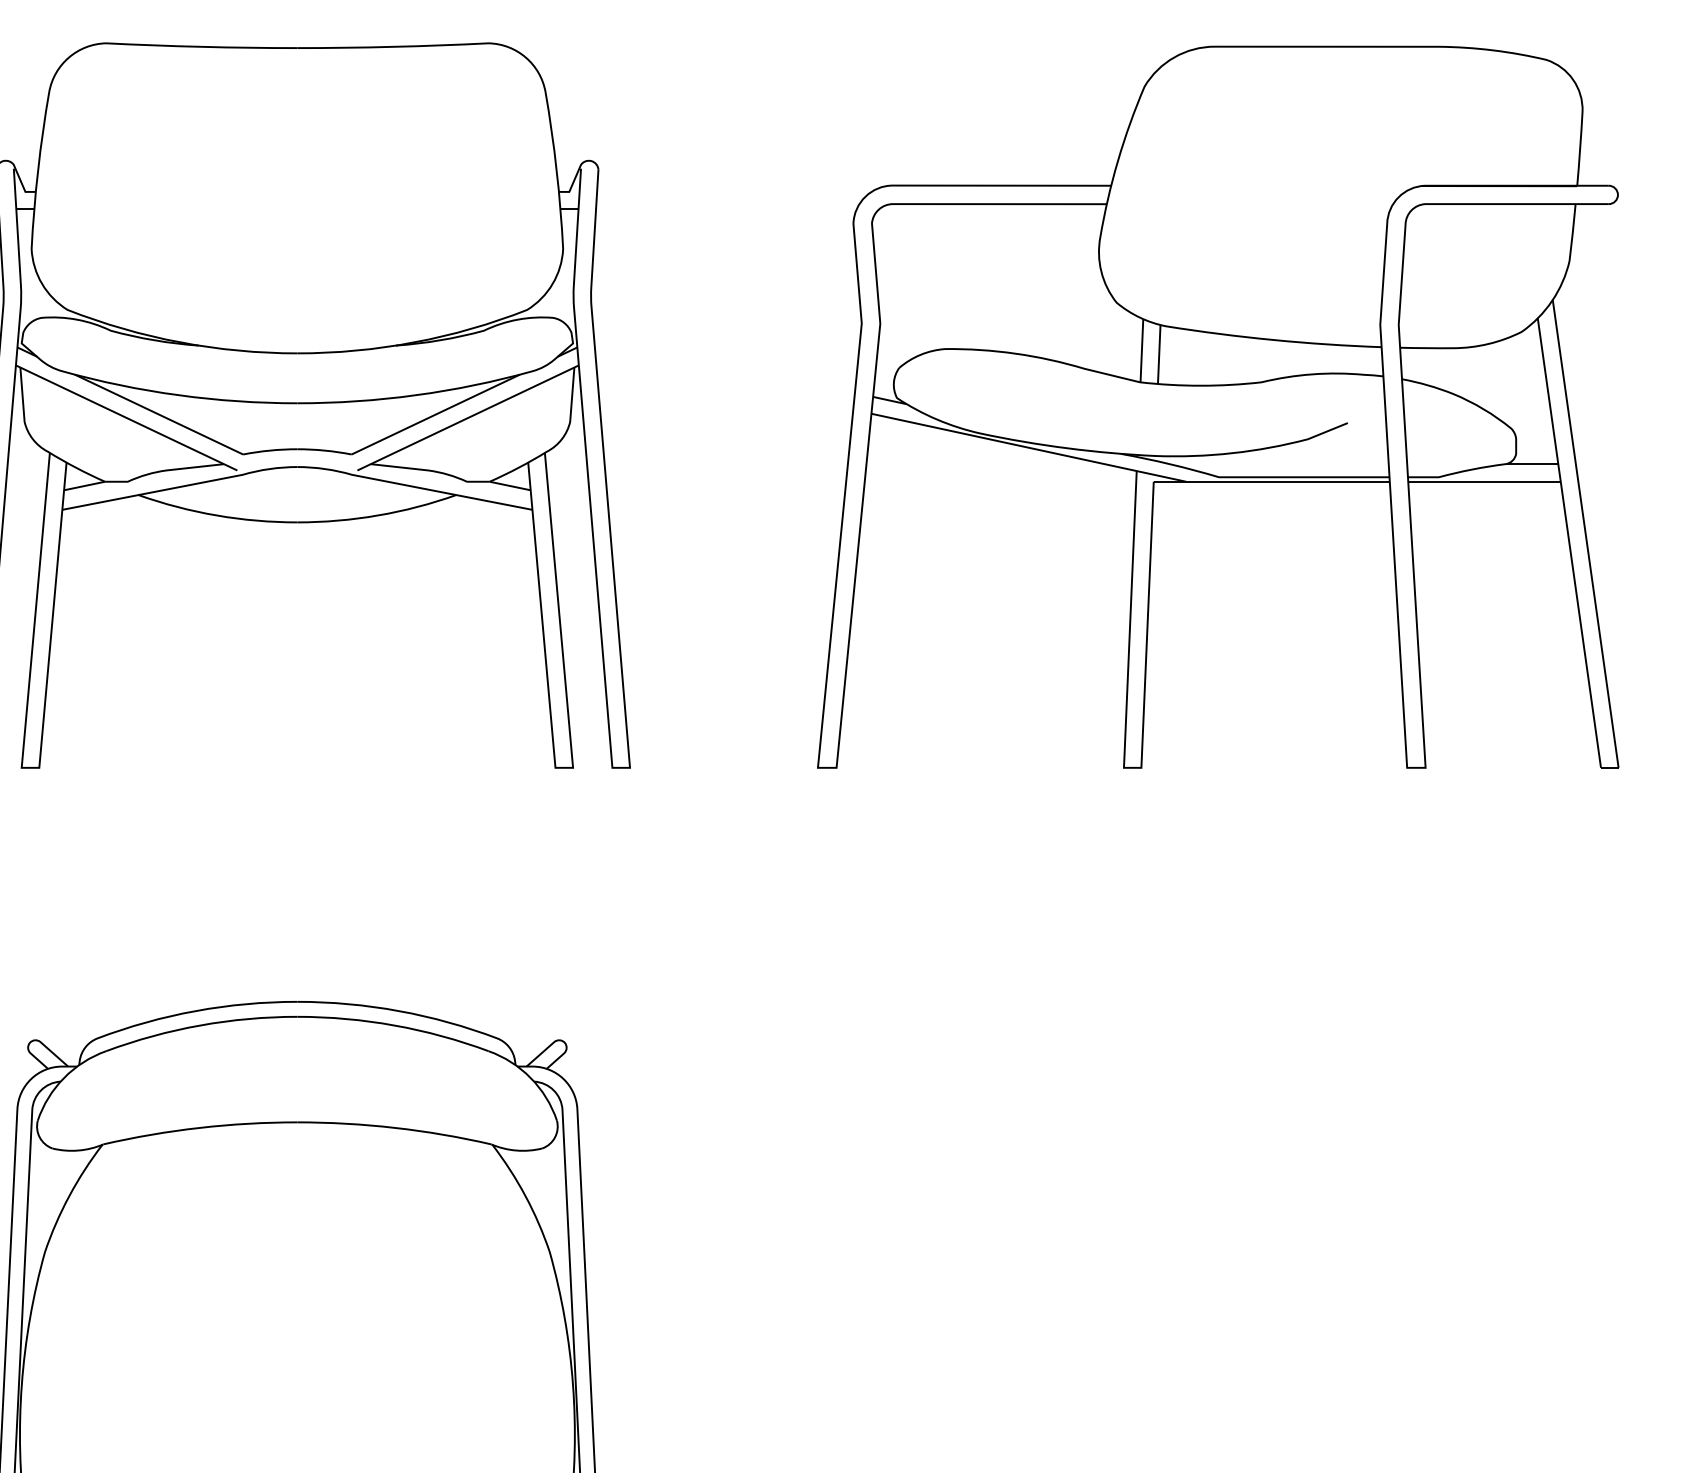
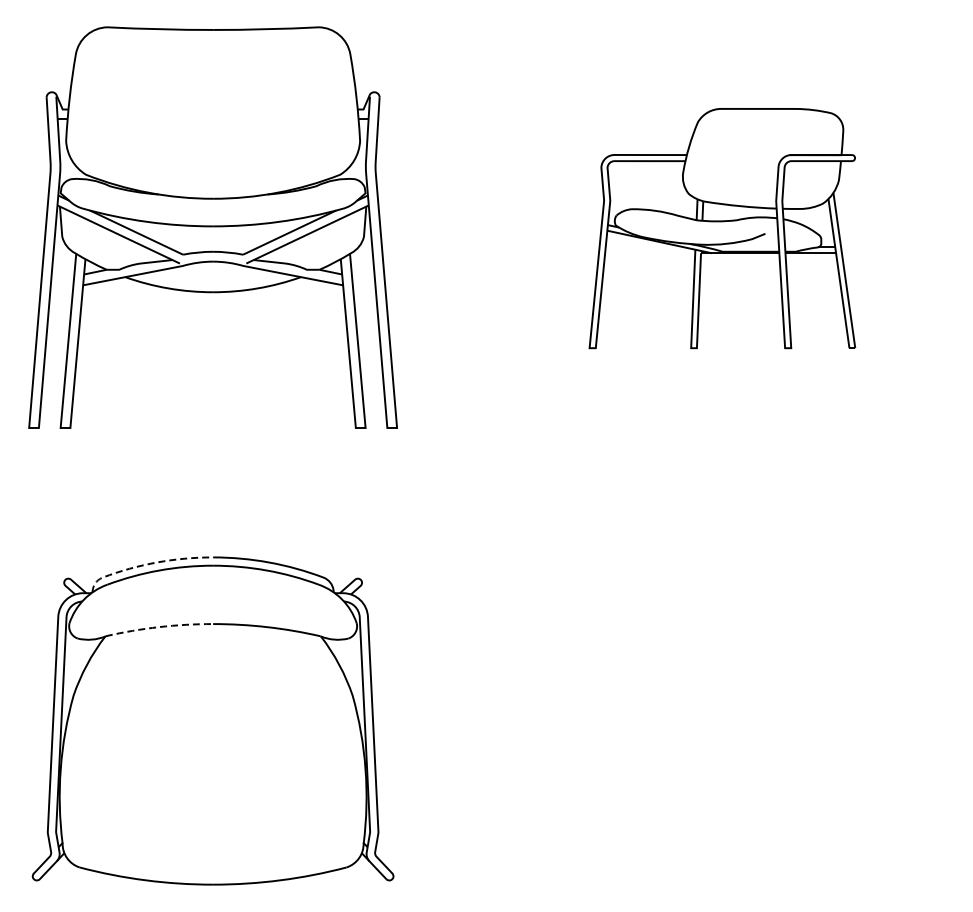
part: (1218, 407) -> (722, 228), size x0.6
line: (175, 1014) -> (145, 564), solid -> dashed
line: (200, 1128) -> (159, 627), solid -> dashed

